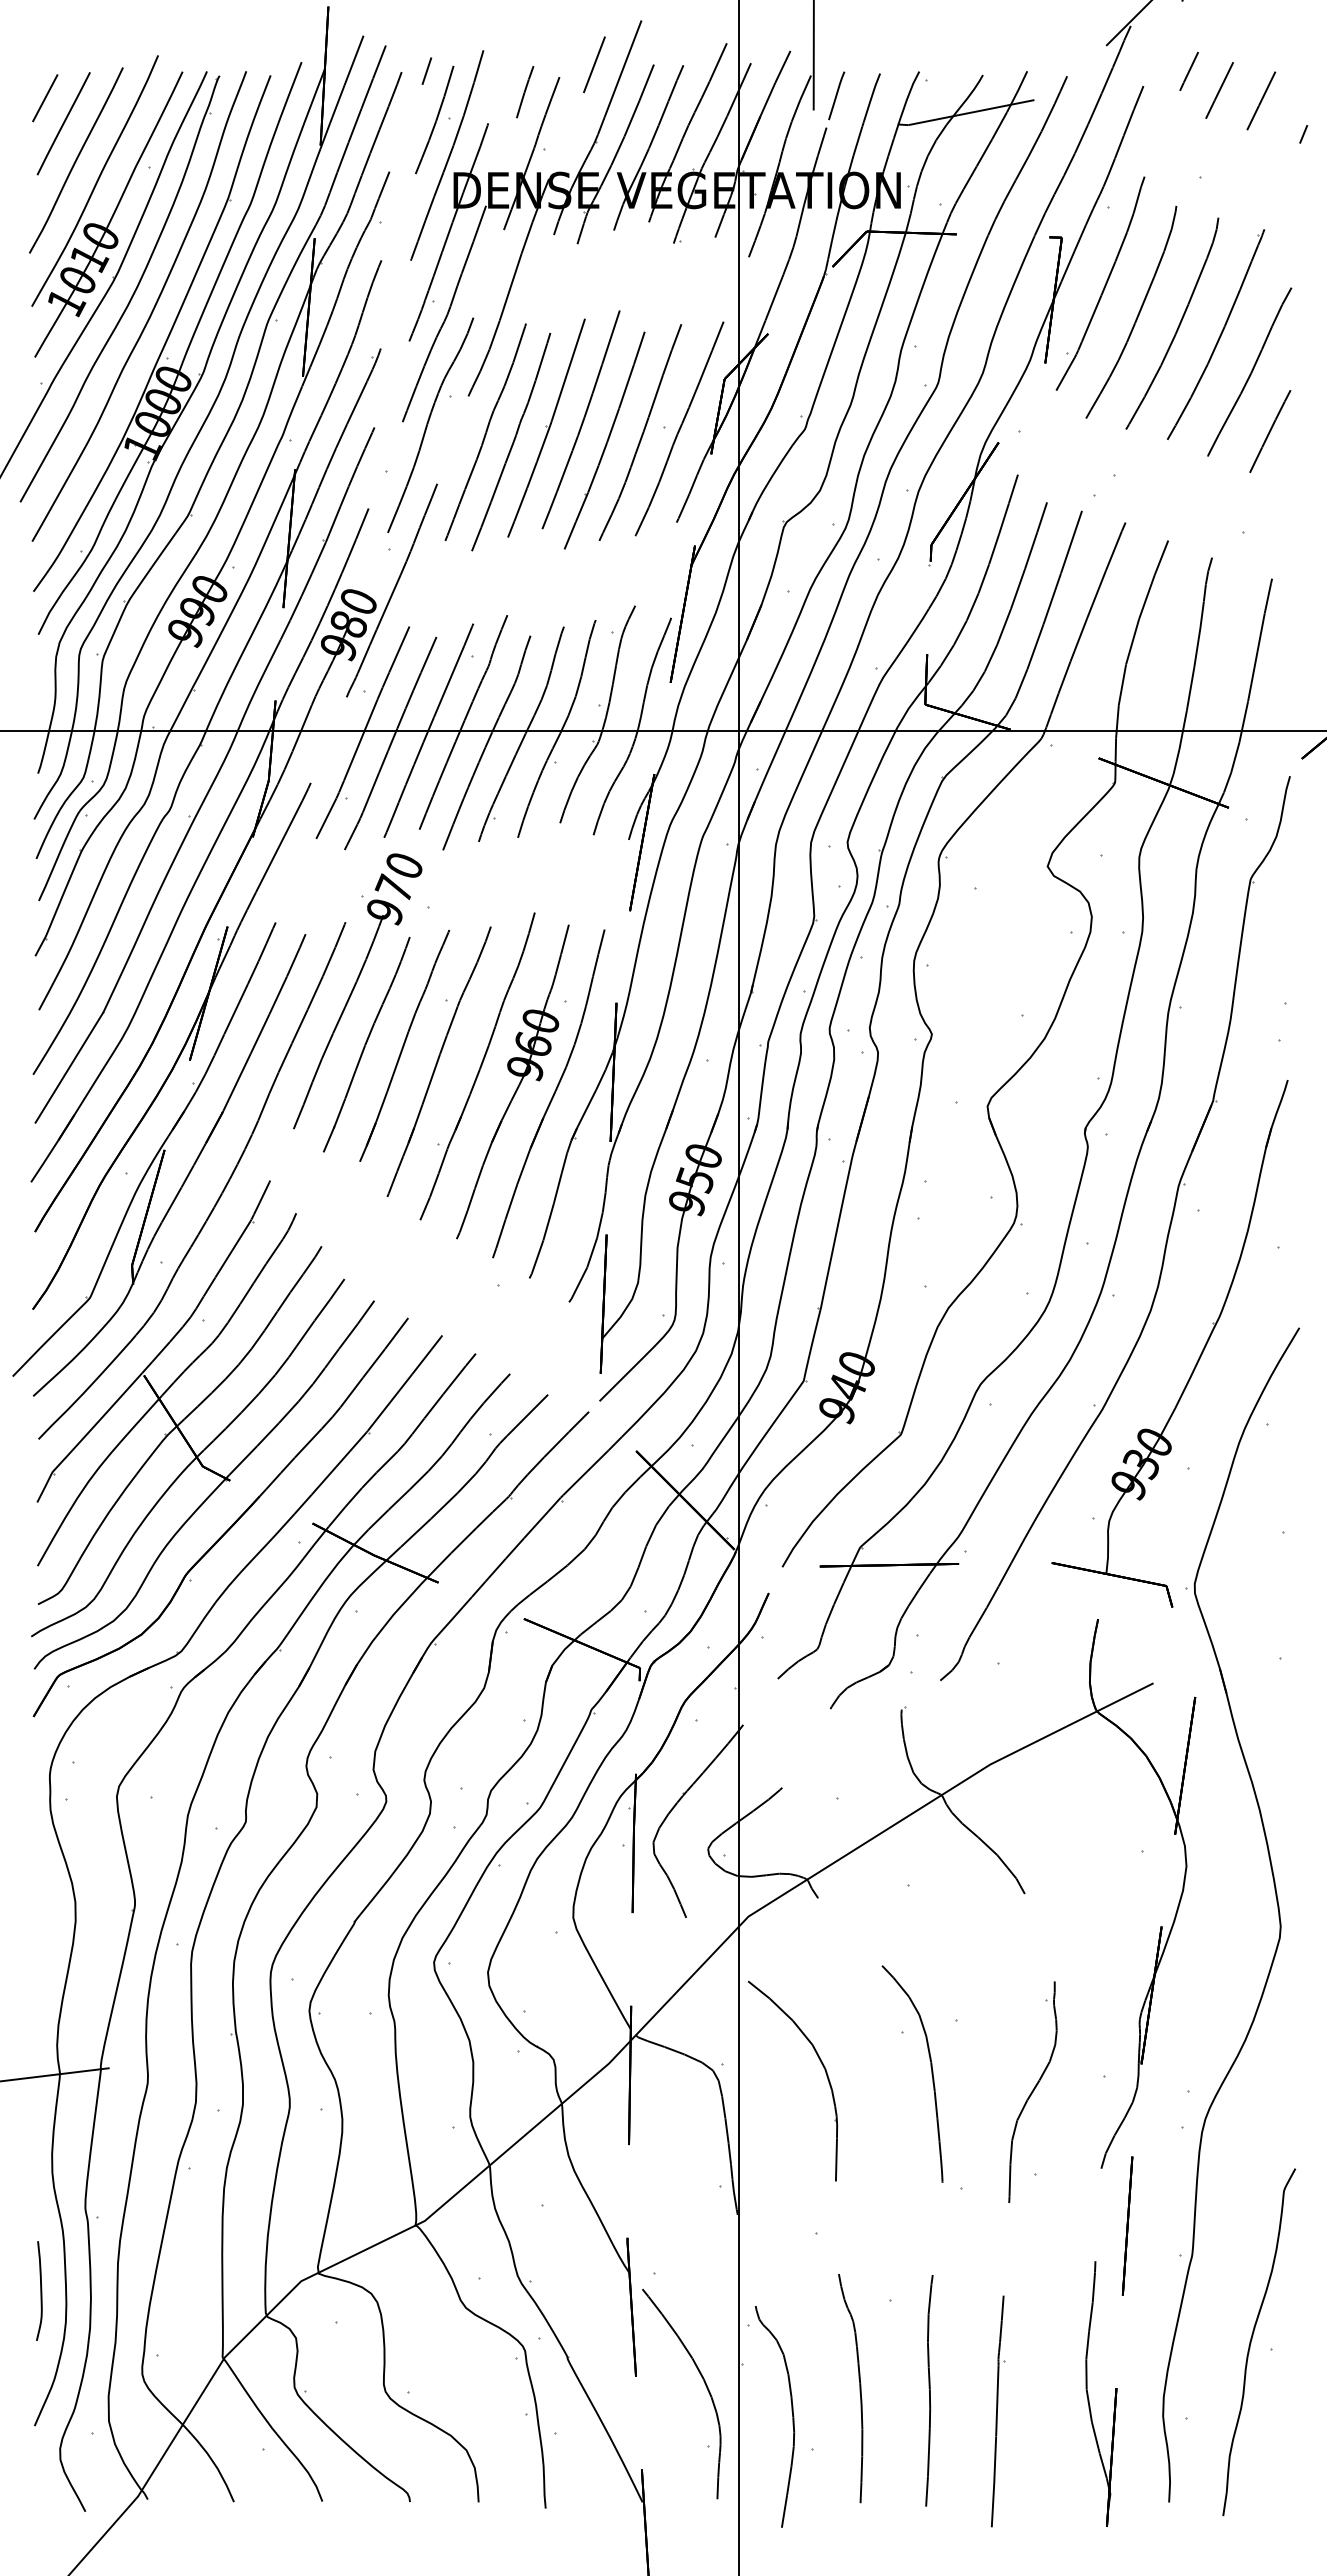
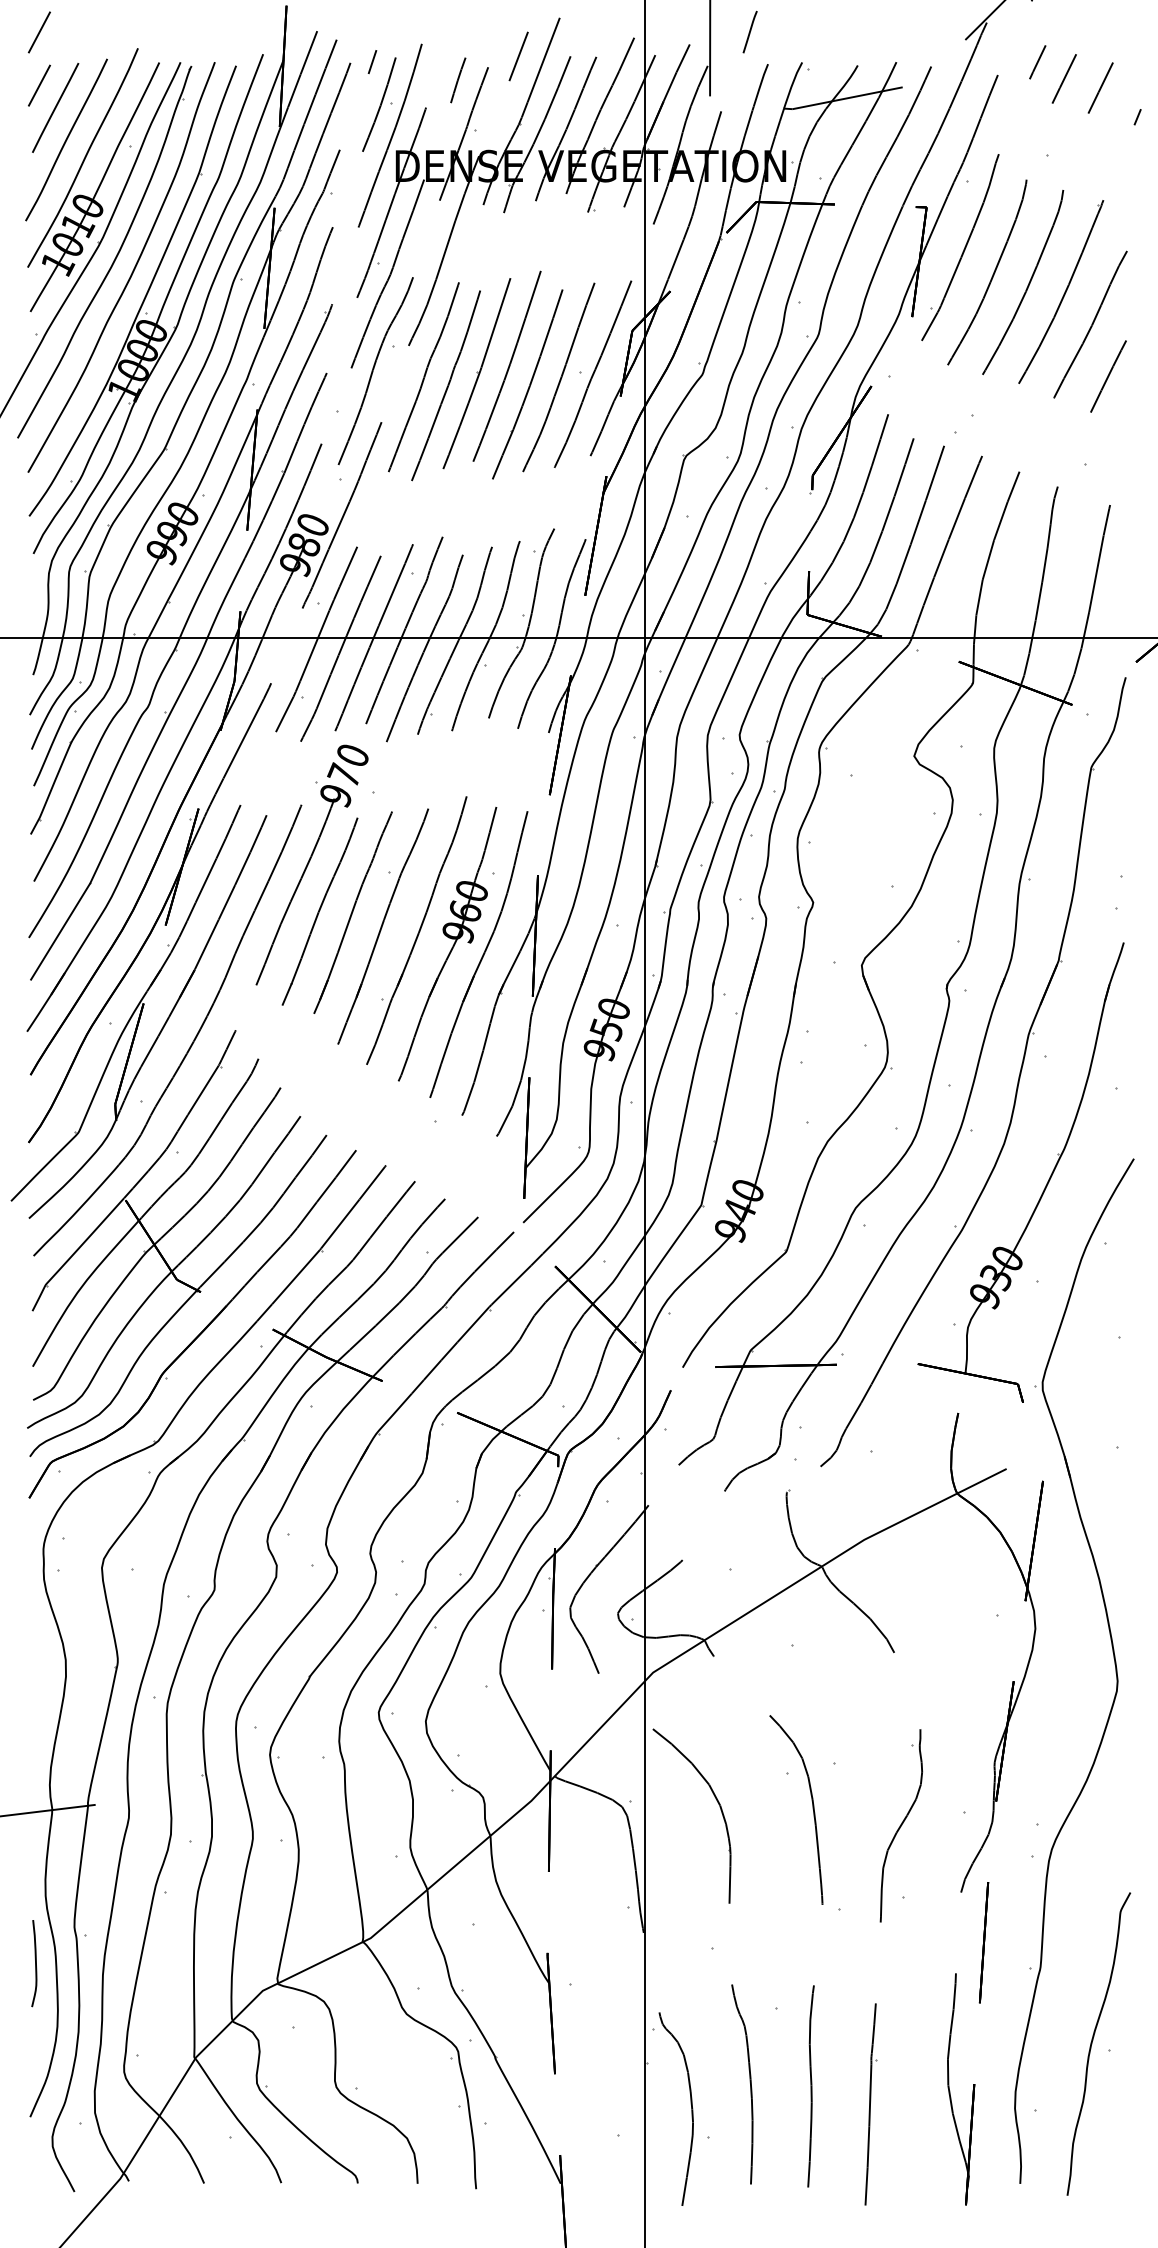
line: (45, 37) -> (39, 32), added
line: (836, 95) -> (750, 31), moved
curve: (40, 2290) -> (35, 1963), moved
curve: (705, 2386) -> (615, 2082), removed

